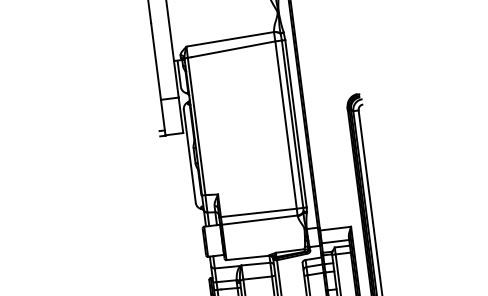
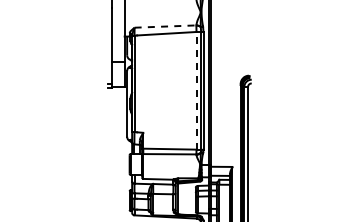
line: (230, 39) -> (165, 26), solid -> dashed
line: (286, 124) -> (196, 90), solid -> dashed

